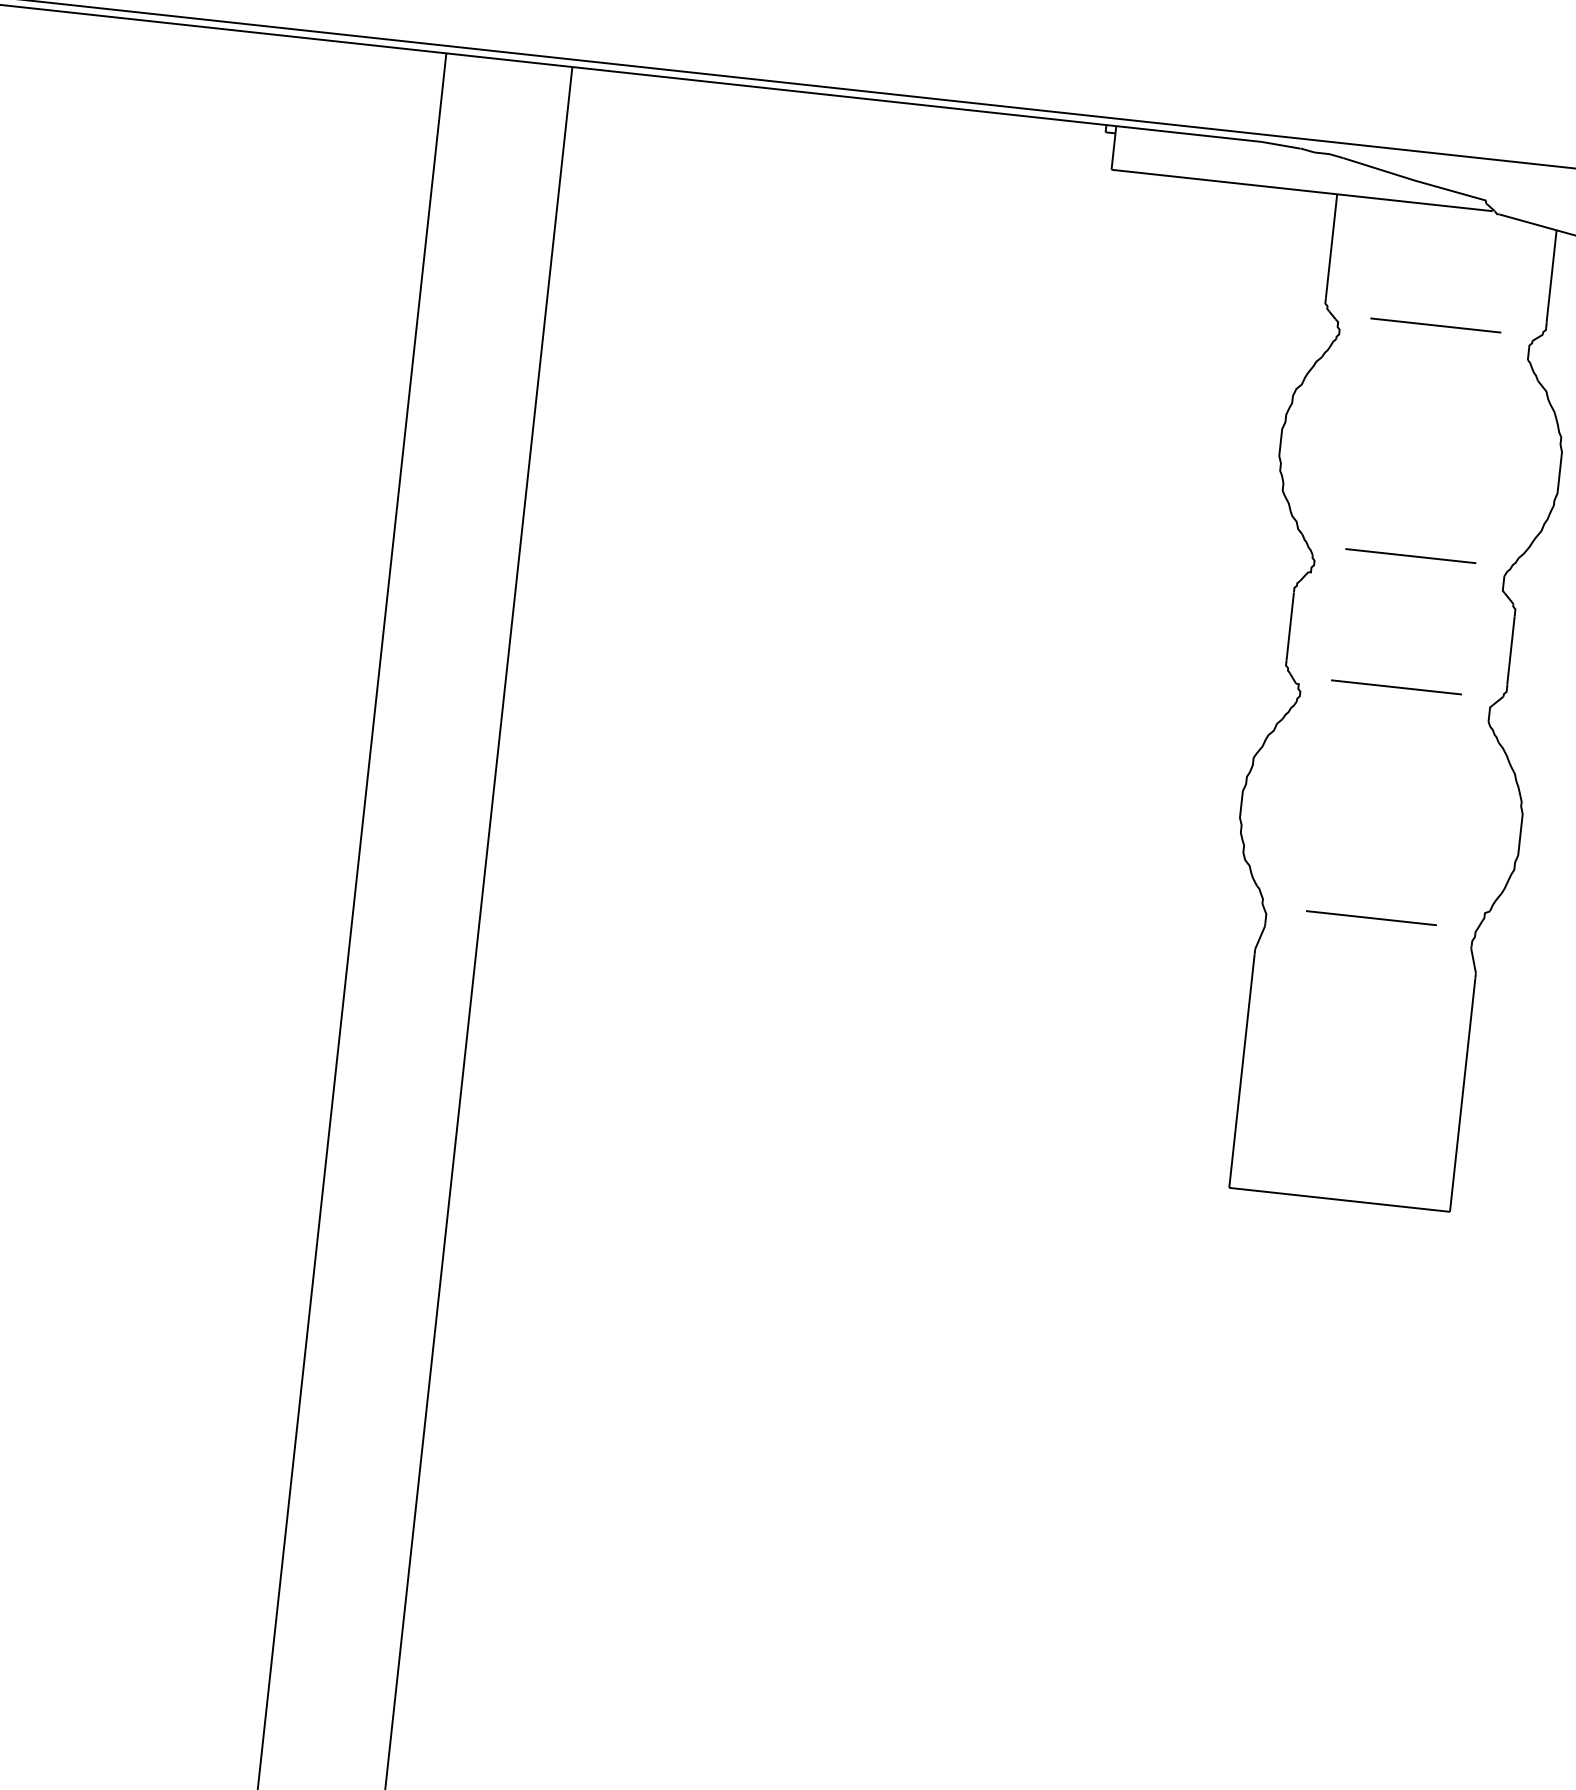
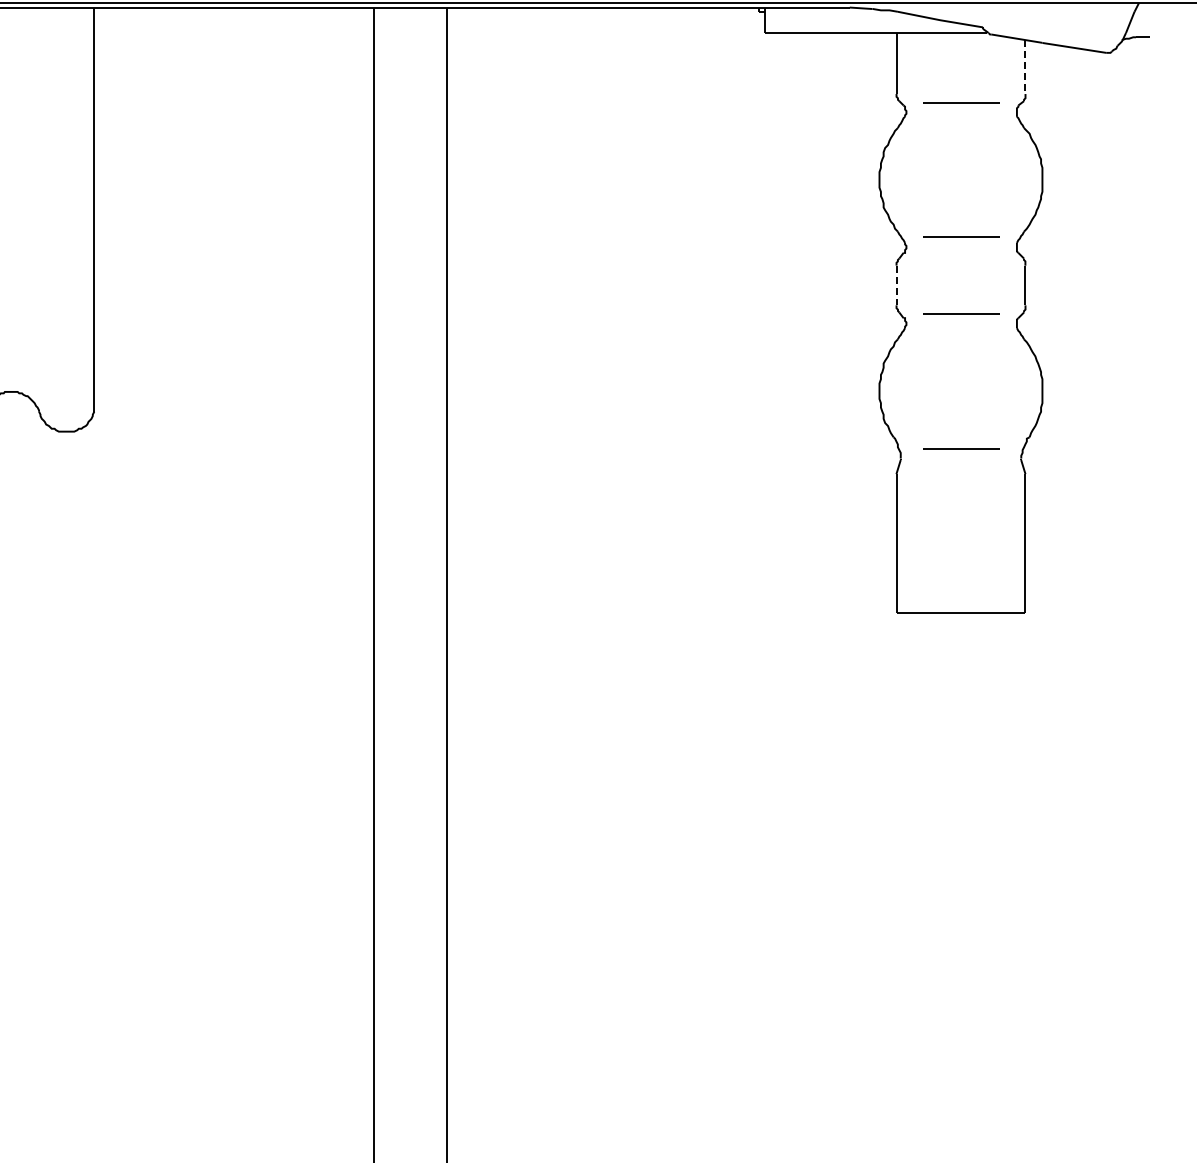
line: (1551, 277) -> (1025, 67), solid -> dashed
line: (1290, 626) -> (896, 285), solid -> dashed

